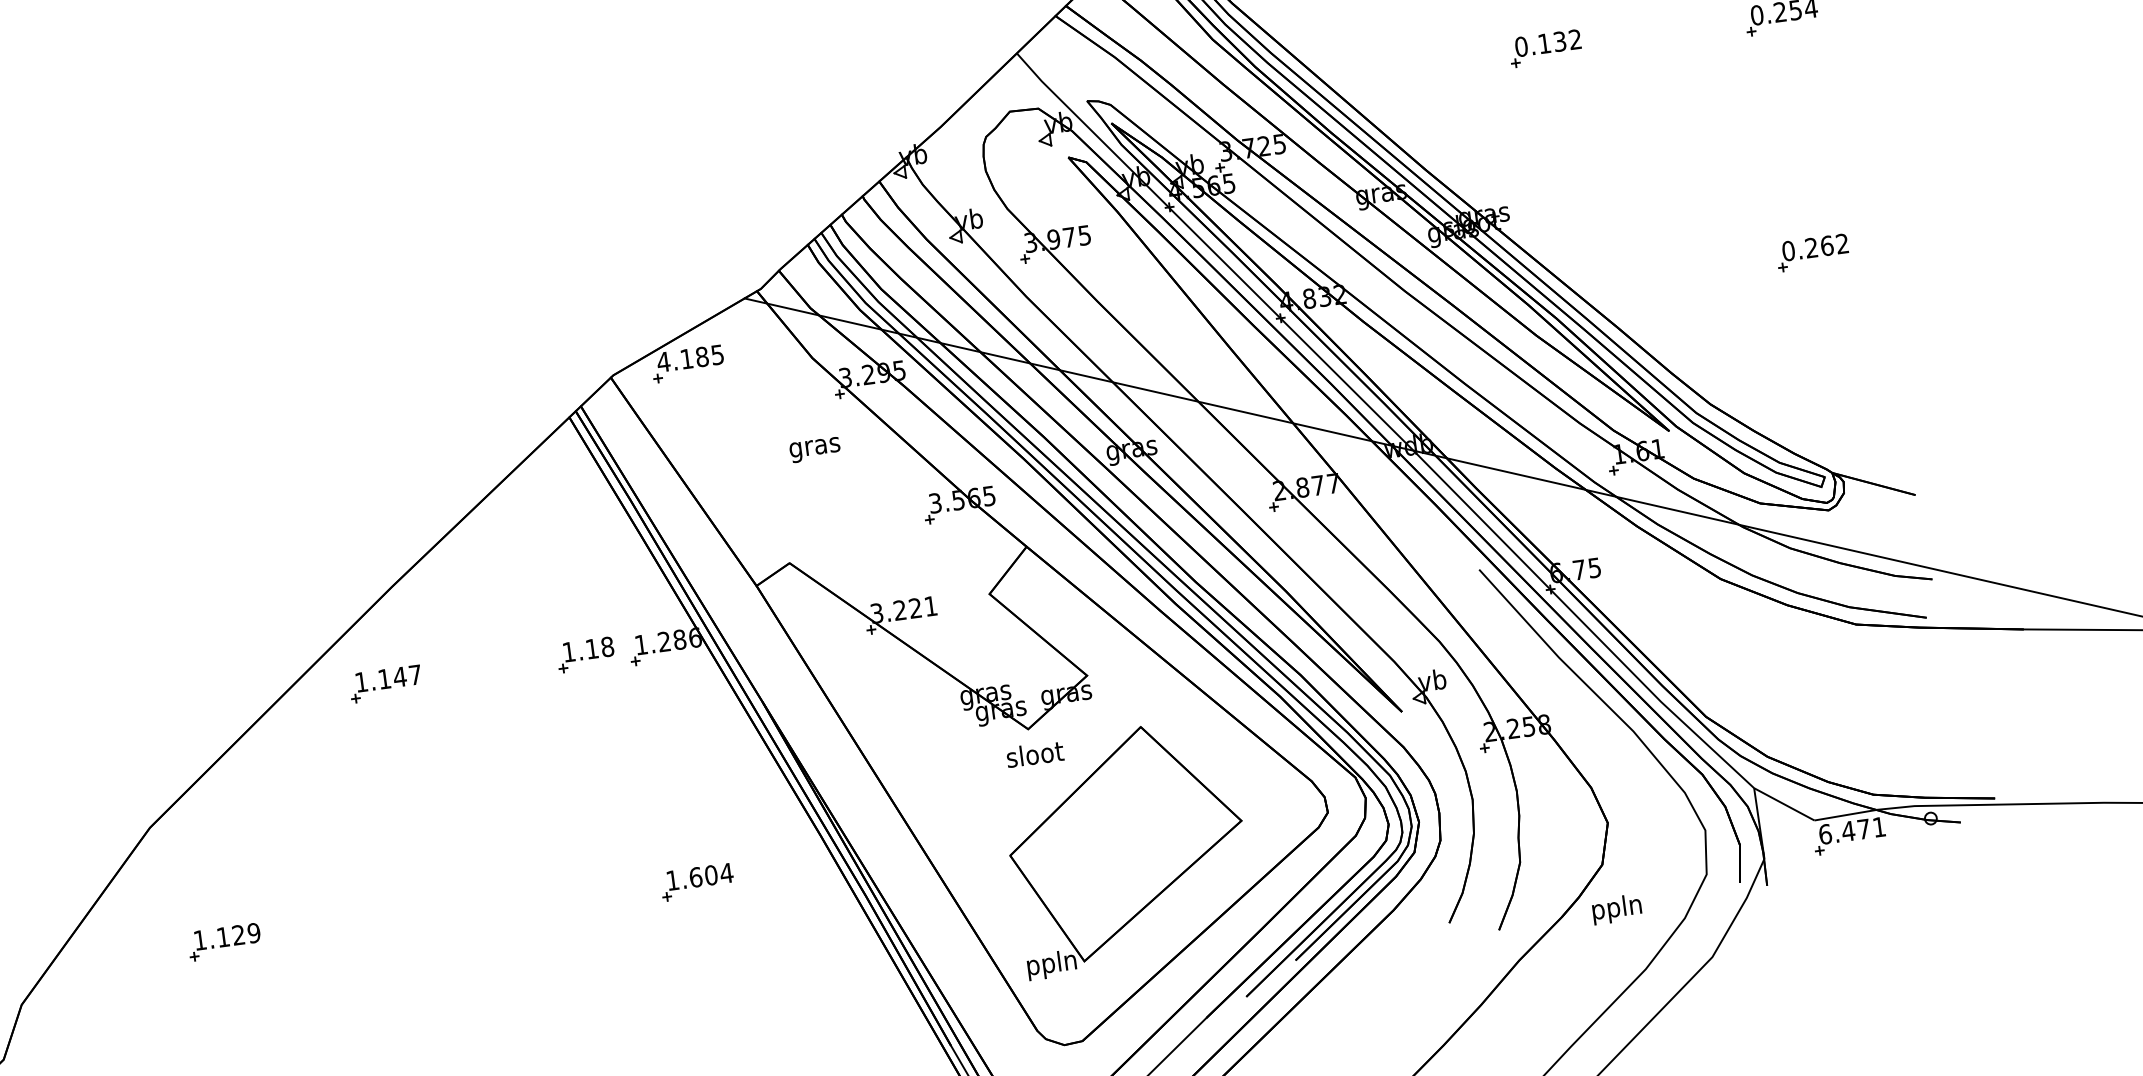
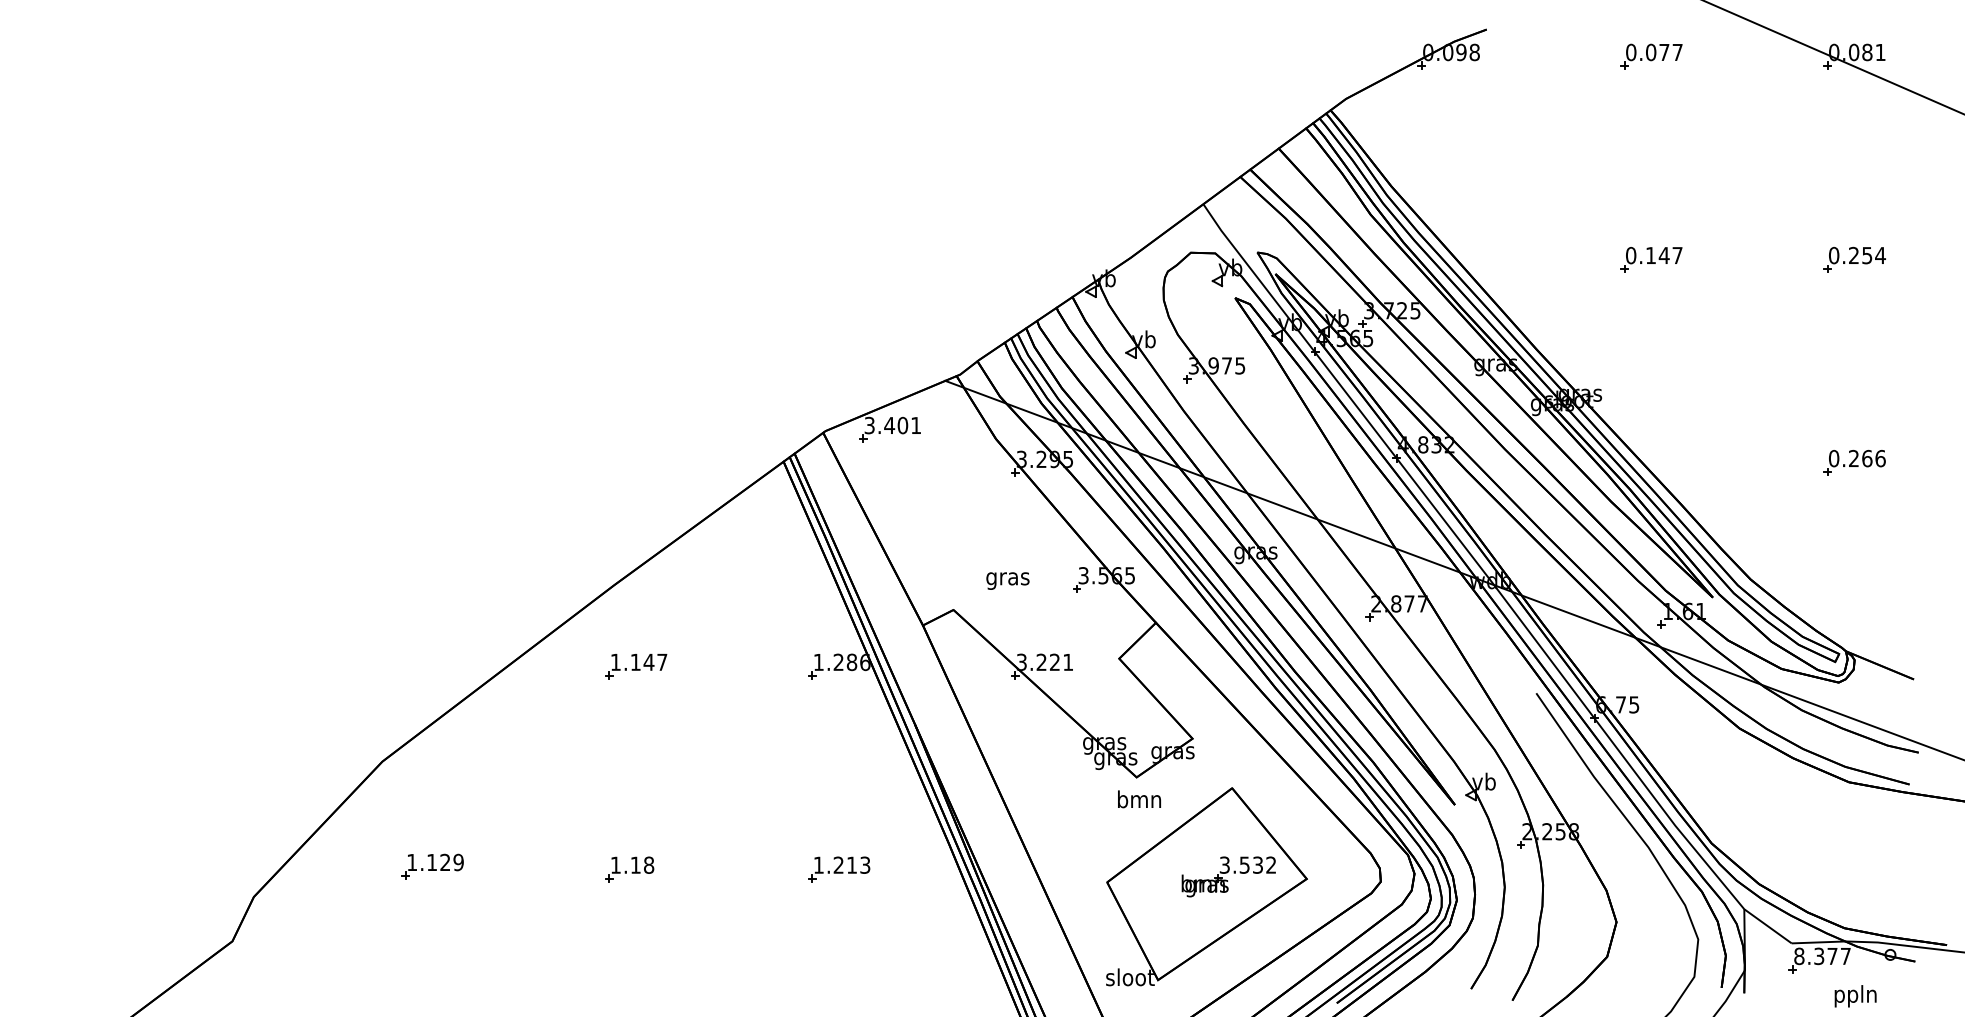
text: (1567, 40) -> (1670, 255), 0.132 -> 0.147
text: (1842, 243) -> (1880, 458), 0.262 -> 0.266
text: (690, 358) -> (892, 425), 4.185 -> 3.401
text: (814, 449) -> (1007, 580), moved
part: (585, 654) -> (629, 869), moved
part: (386, 683) -> (636, 666), moved
text: (1034, 754) -> (1139, 799), sloot -> bmn
part: (1150, 830) -> (1228, 876), added
text: (1852, 830) -> (1822, 956), 6.471 -> 8.377
text: (710, 874) -> (851, 864), 1.604 -> 1.213
text: (1616, 909) -> (1855, 996), moved
text: (1052, 964) -> (1130, 979), ppln -> sloot

